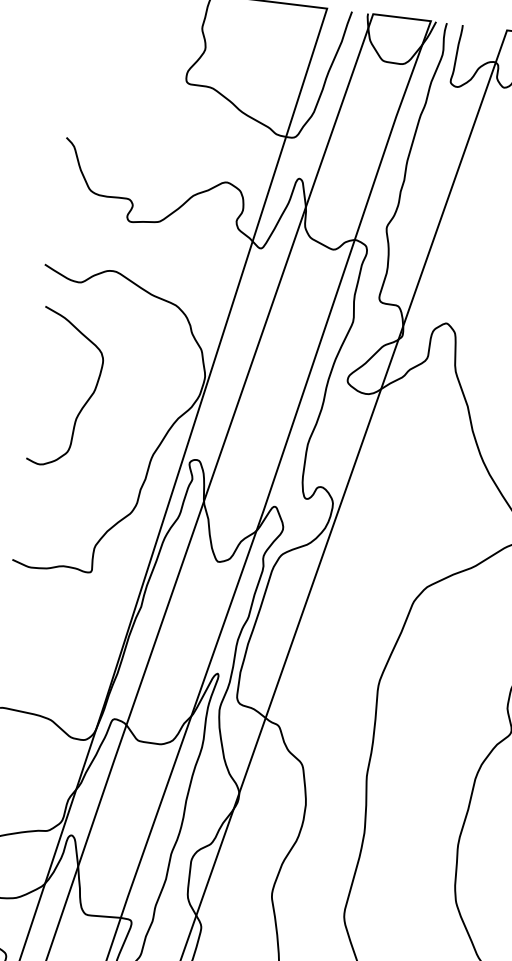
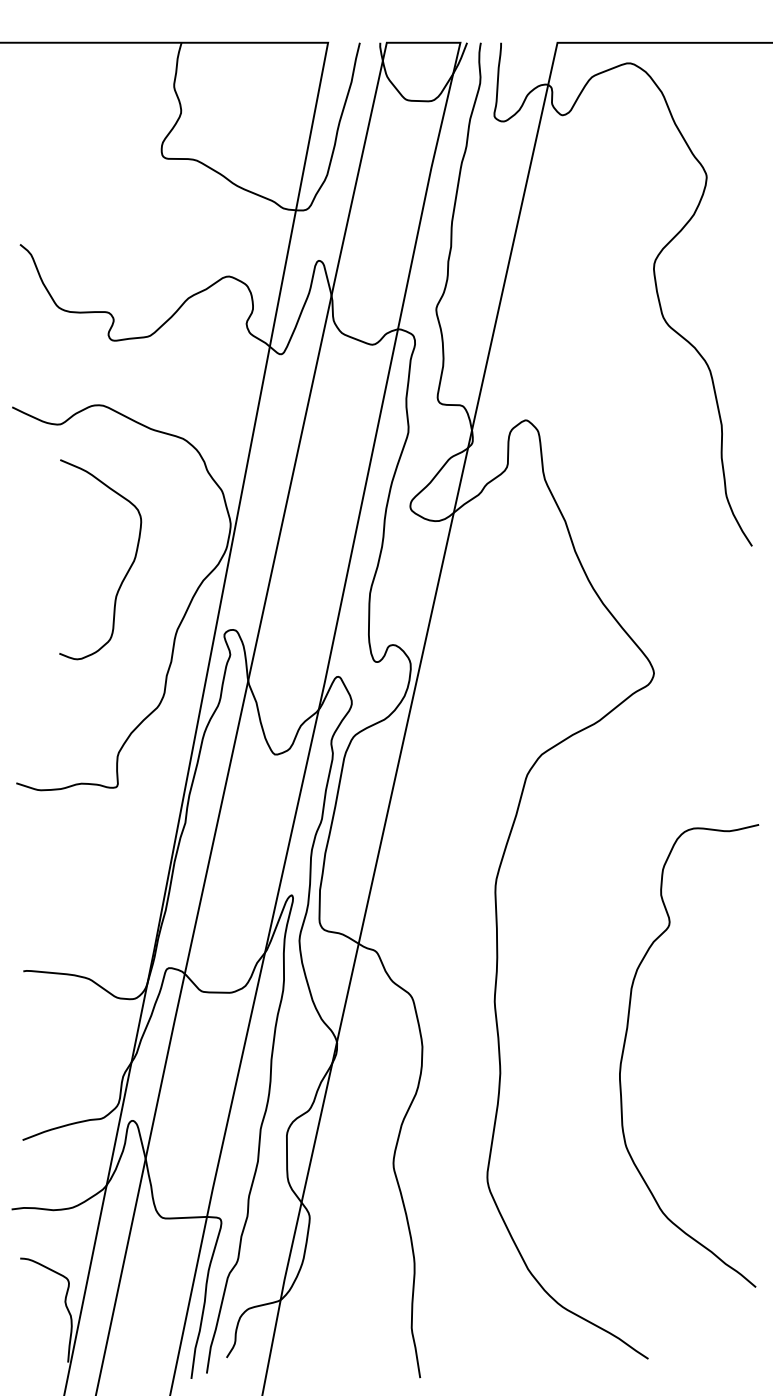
curve: (86, 401) -> (126, 572), moved

